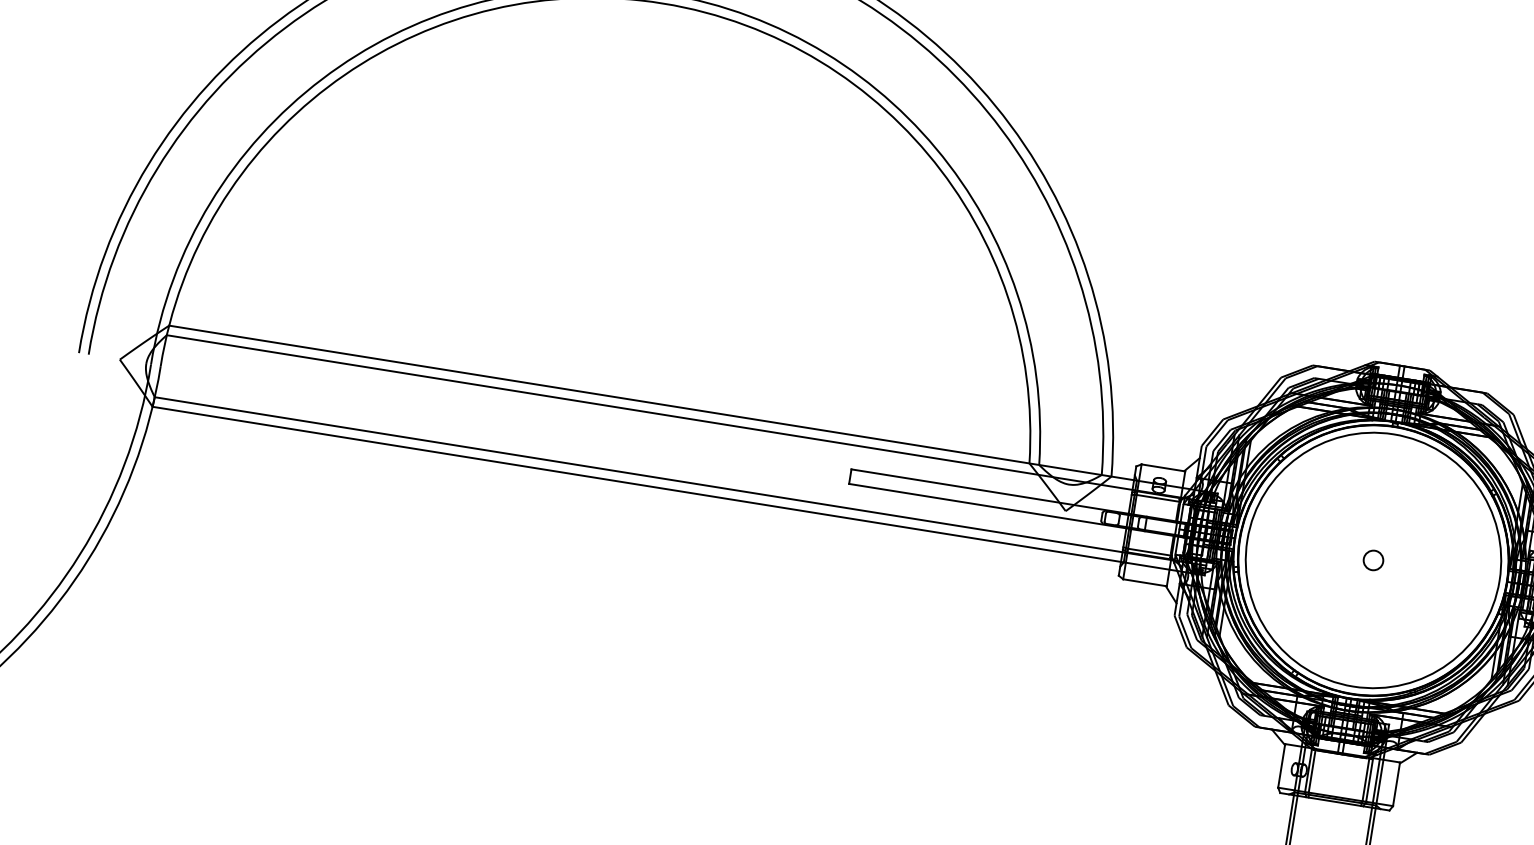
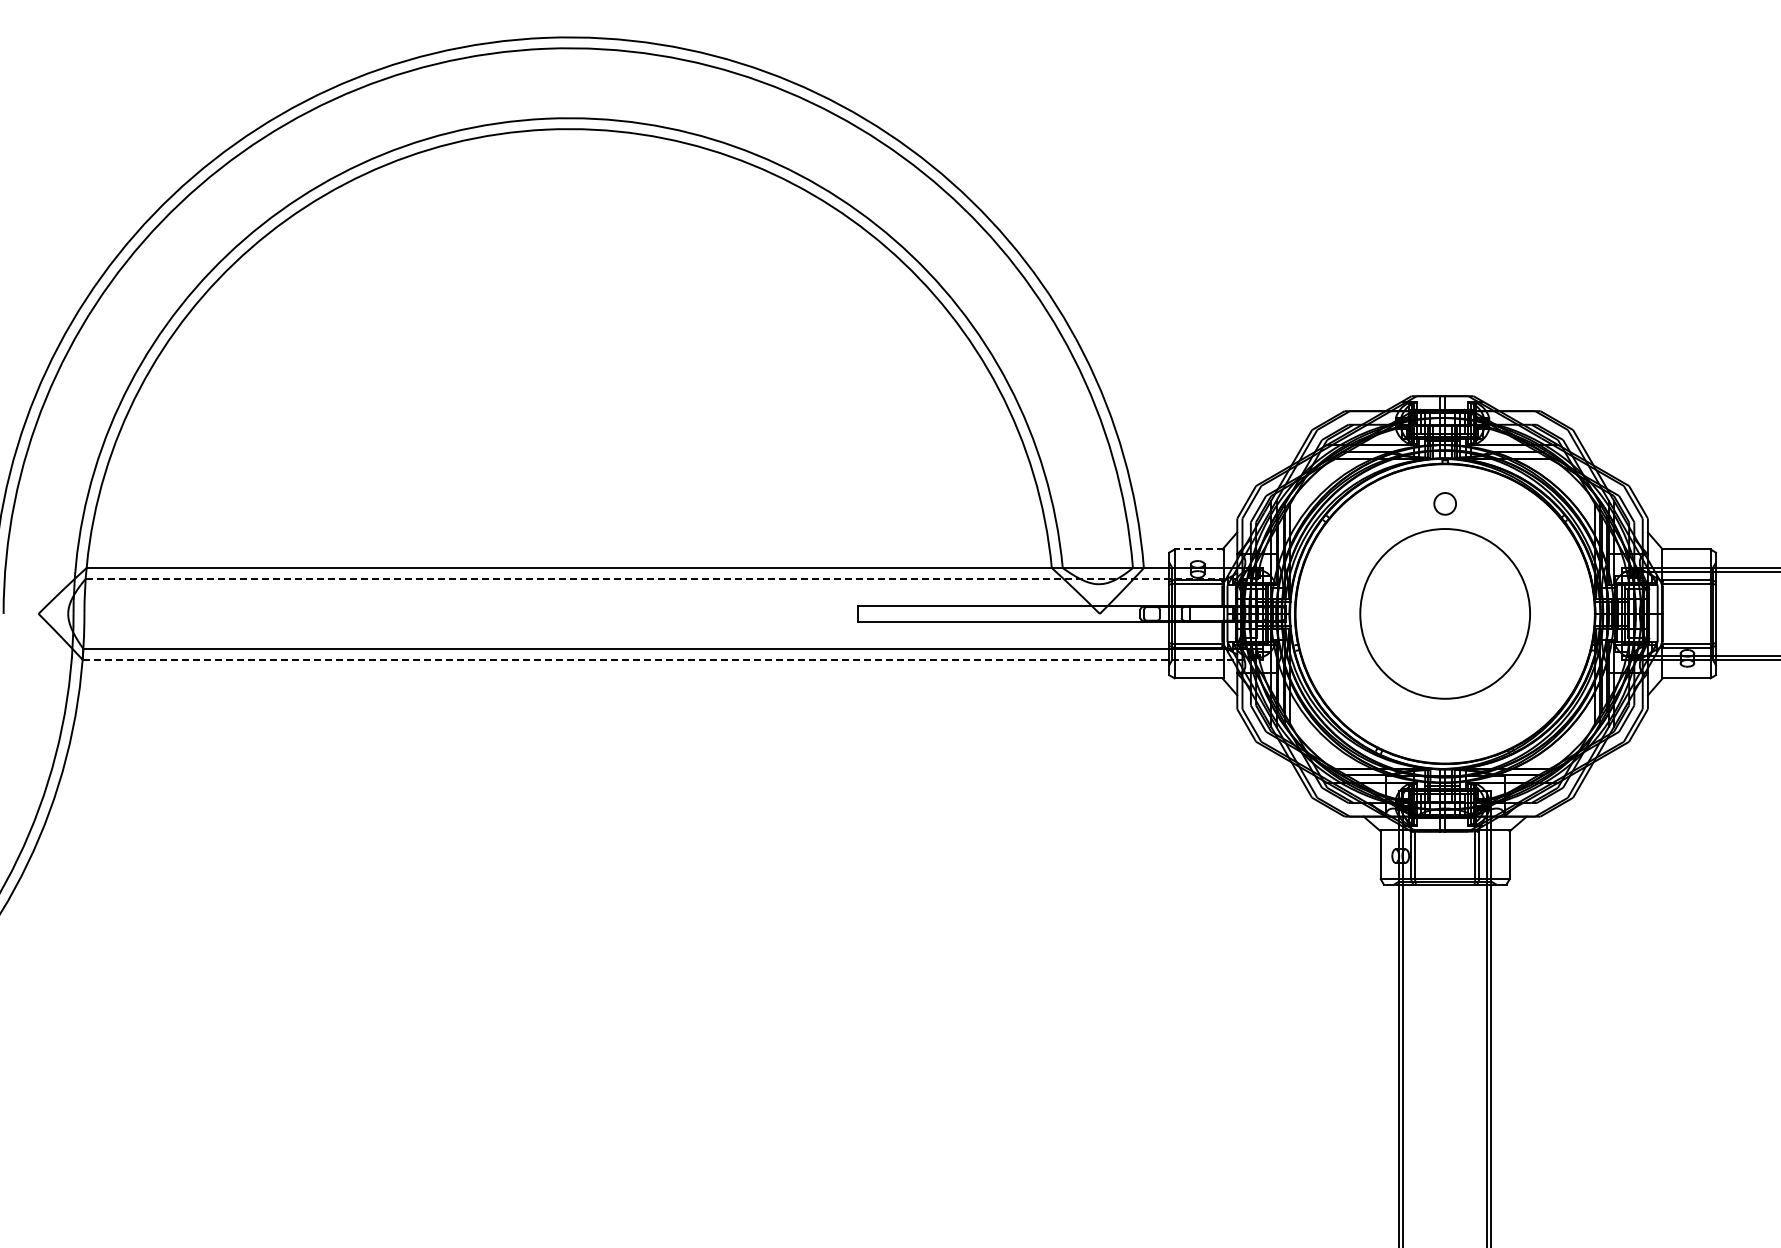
line: (691, 418) -> (674, 578), solid -> dashed
line: (1162, 467) -> (1198, 549), solid -> dashed
line: (679, 490) -> (673, 659), solid -> dashed
circle: (1372, 560) -> (1444, 503), moved
circle: (1372, 560) -> (1444, 613), size x0.6

